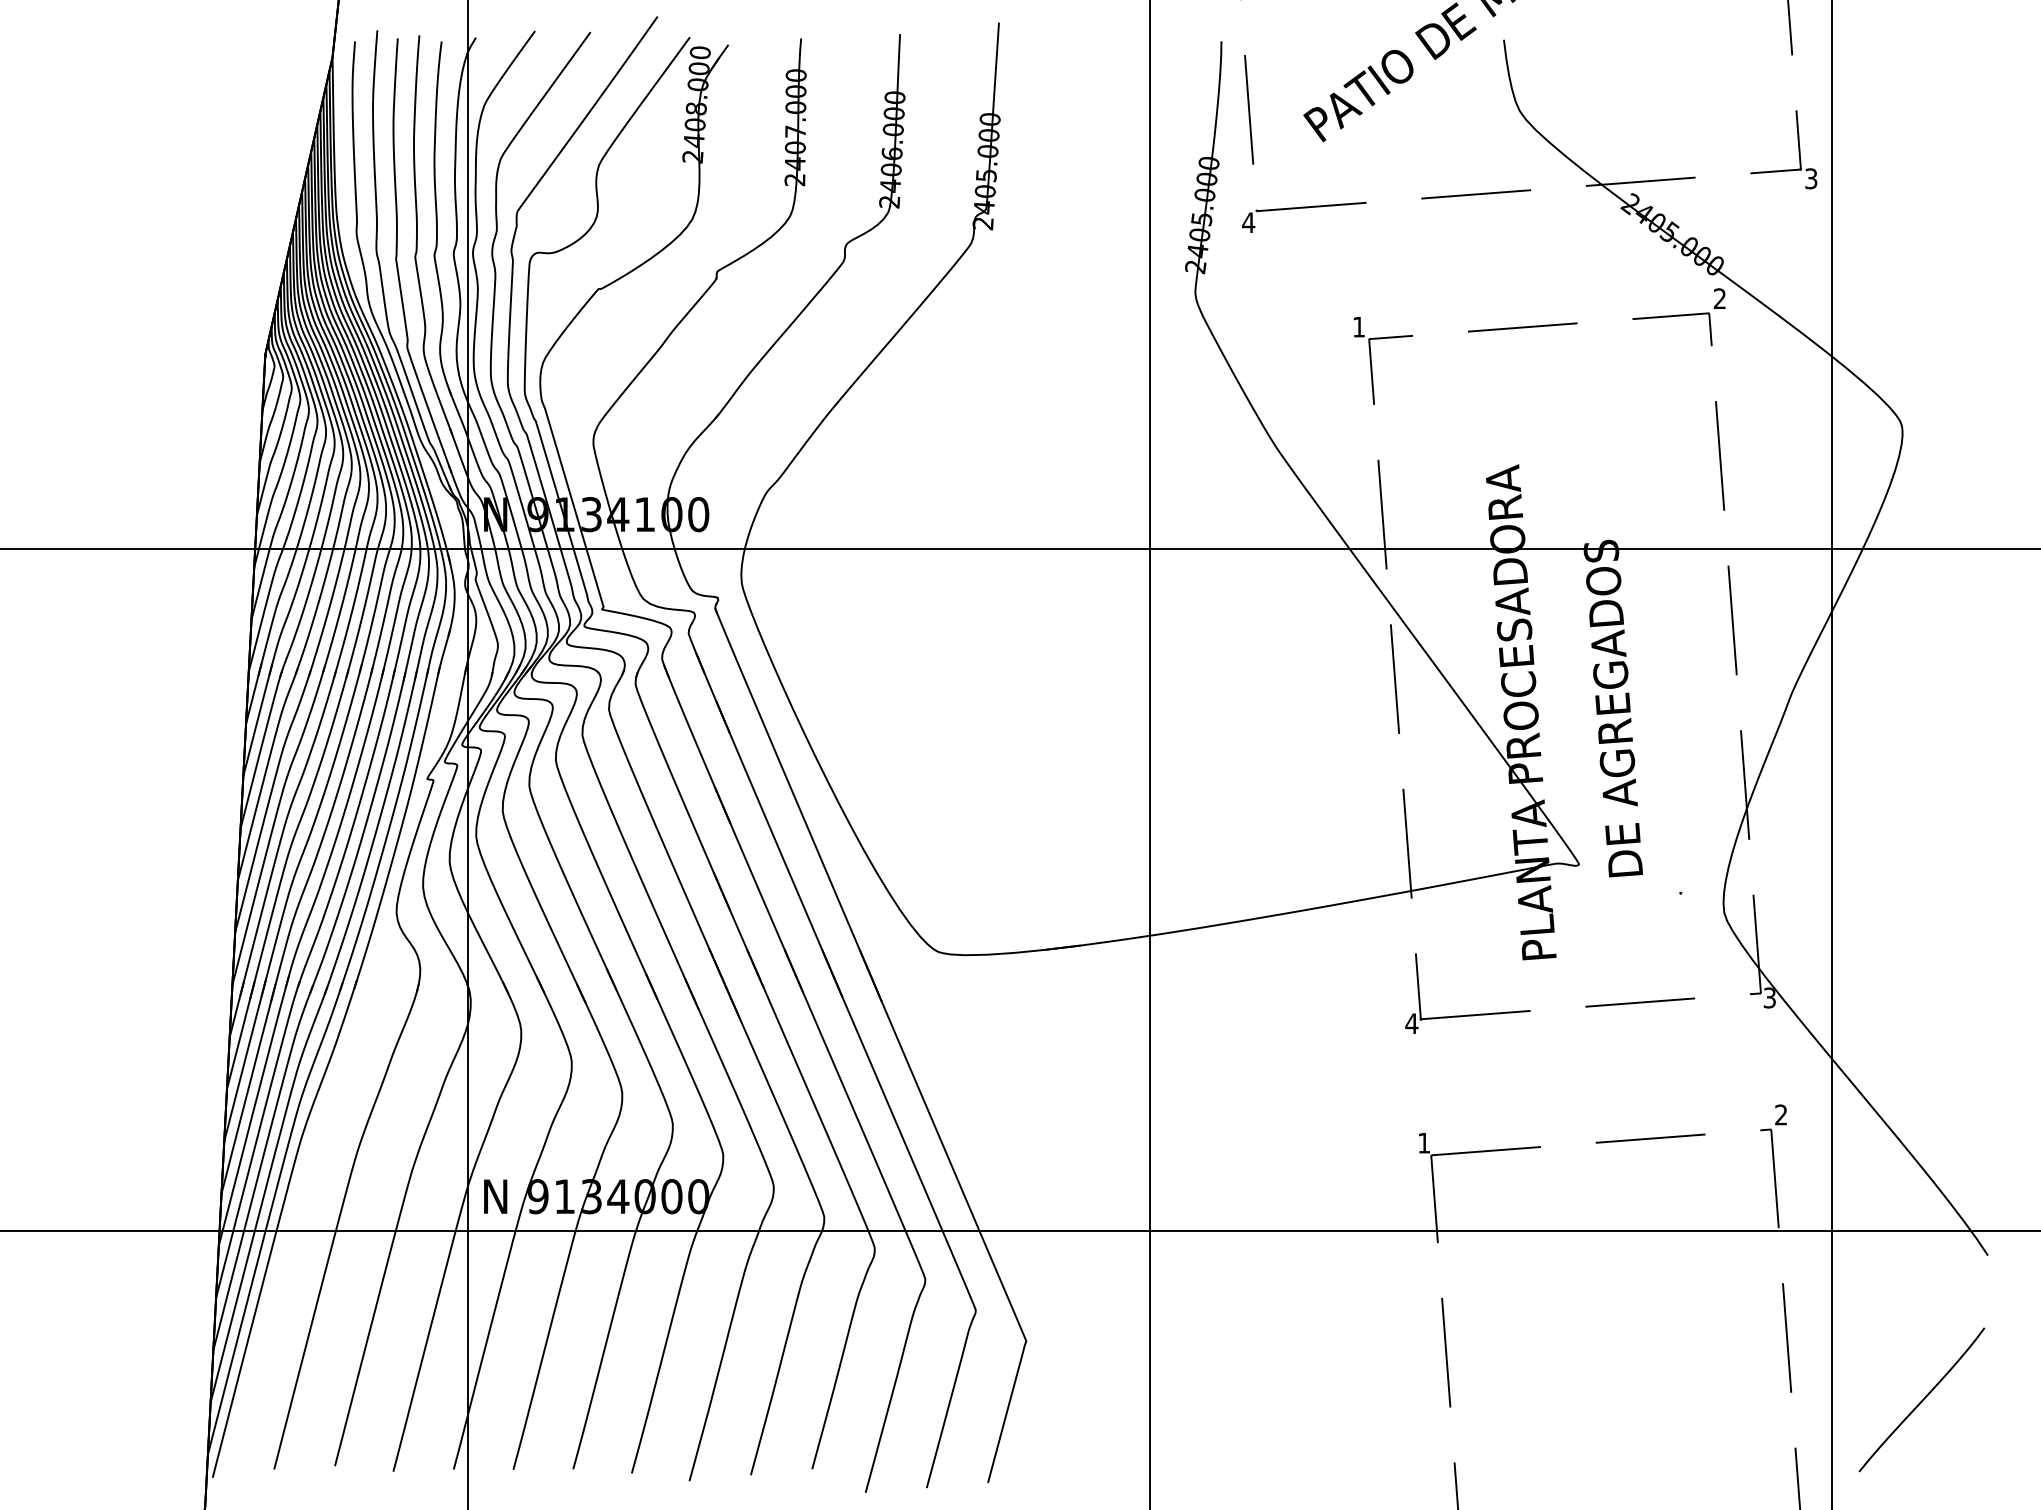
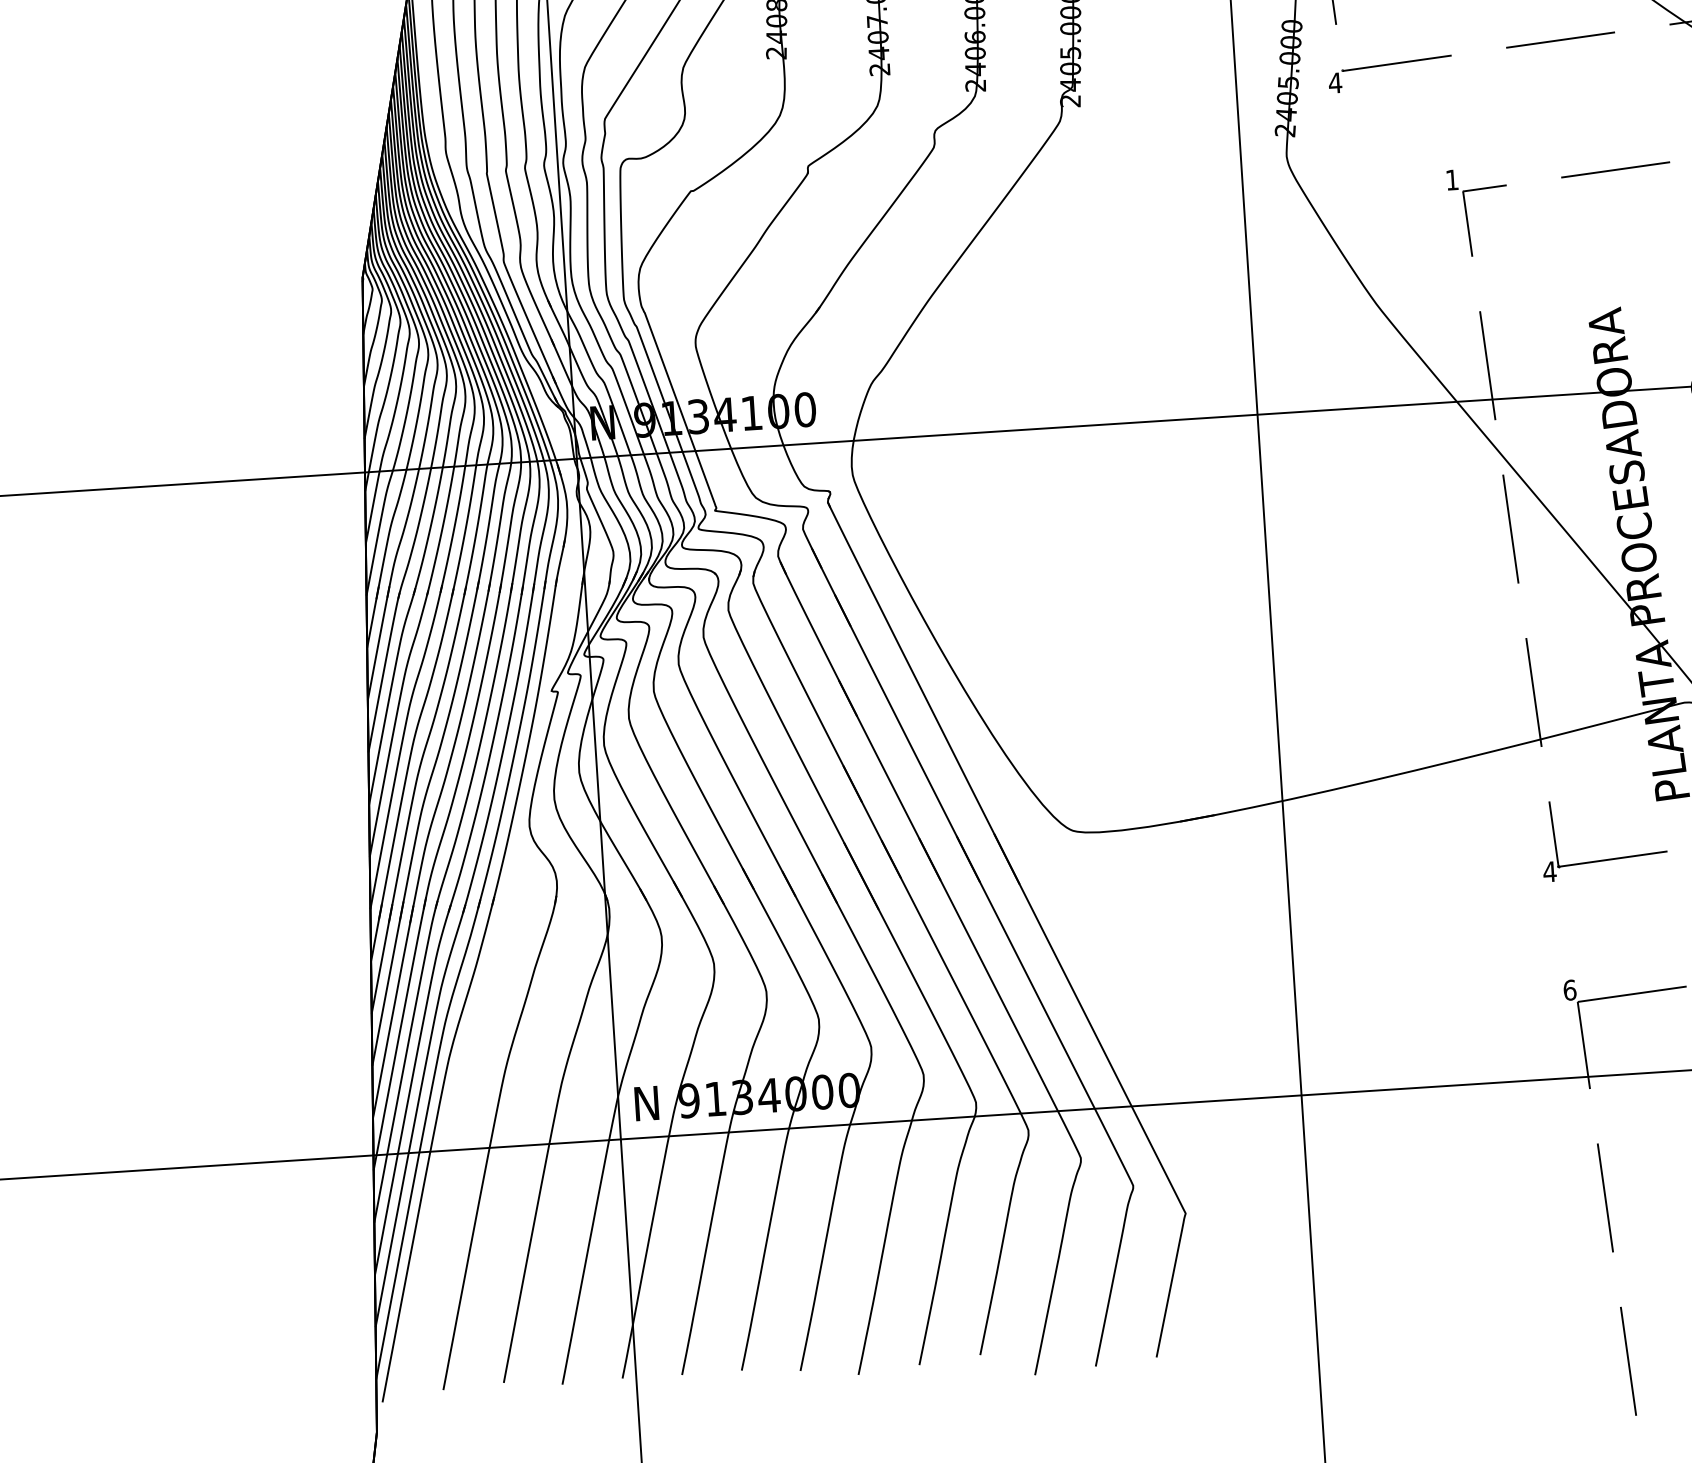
text: (1424, 1142) -> (1570, 989), 1 -> 6

